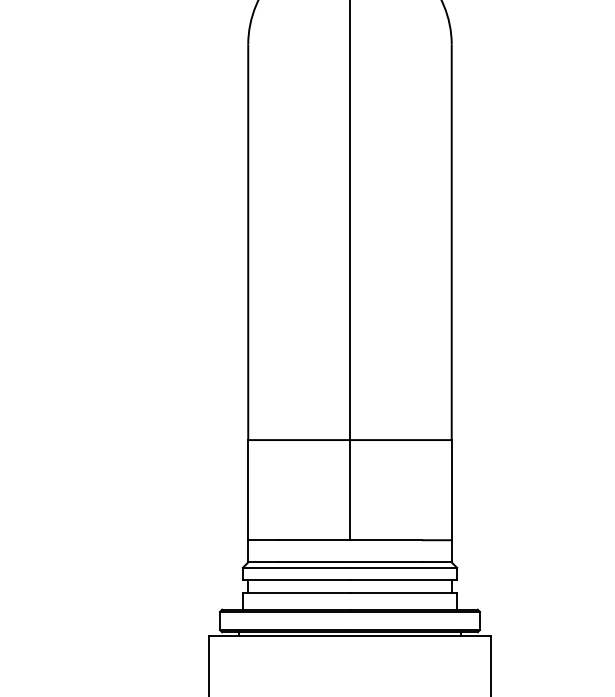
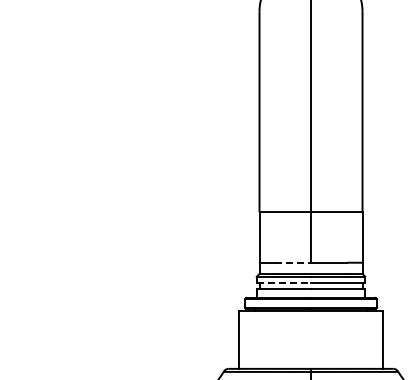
line: (315, 539) -> (293, 262), solid -> dashed
line: (297, 581) -> (284, 283), solid -> dashed

